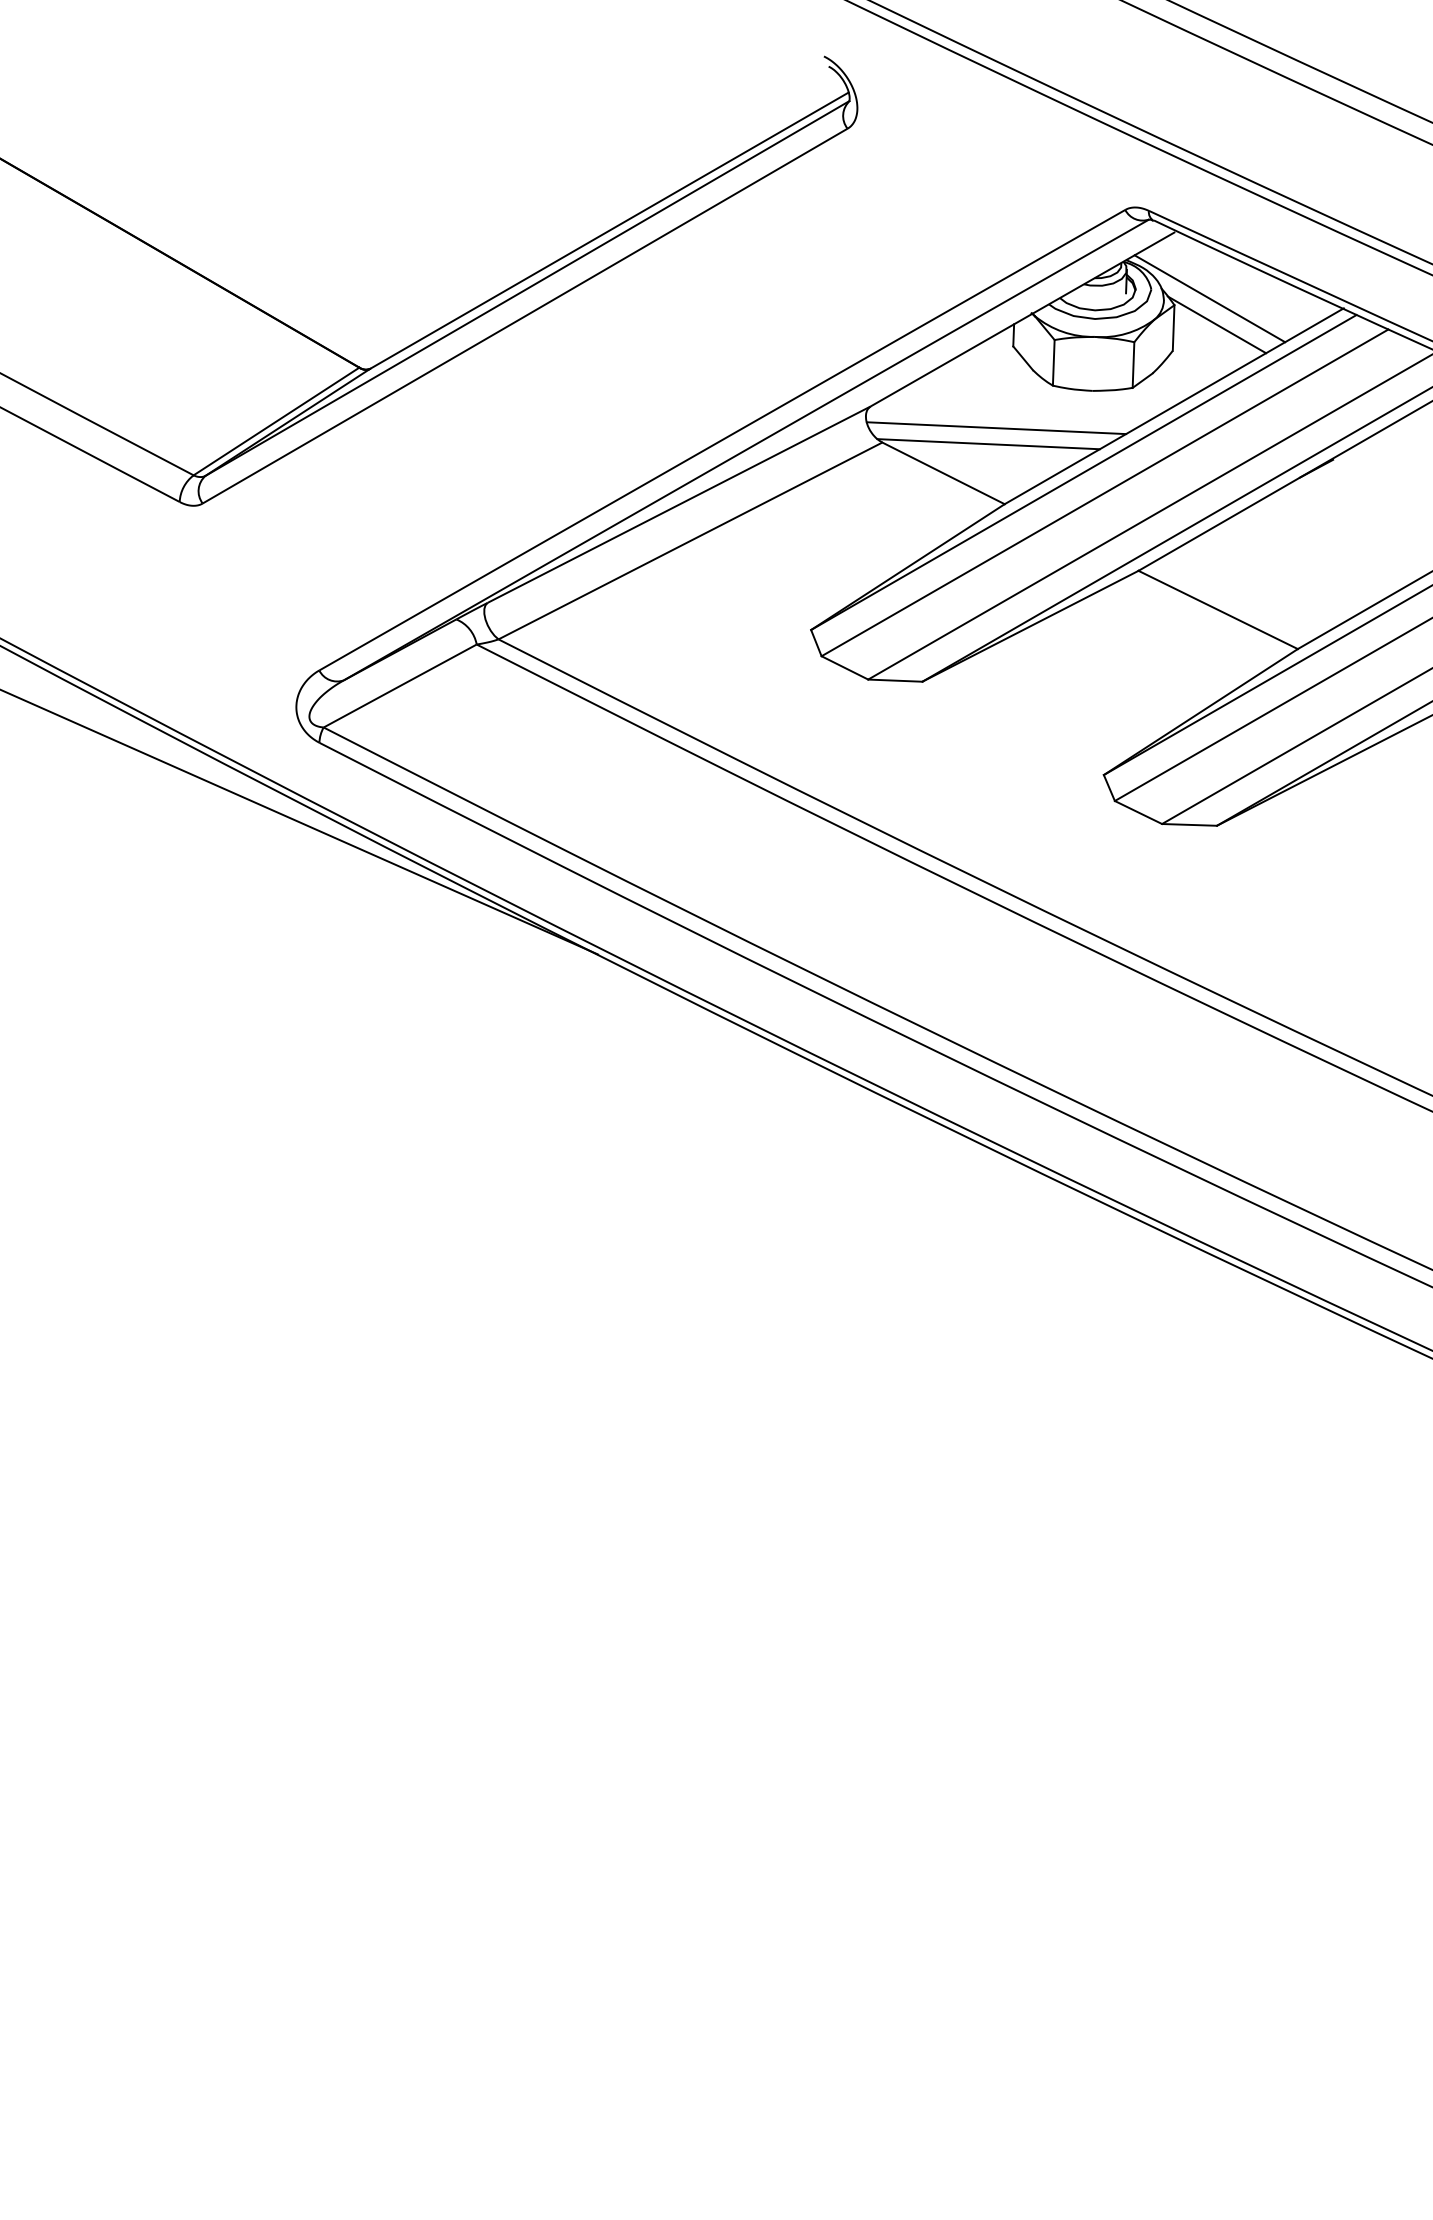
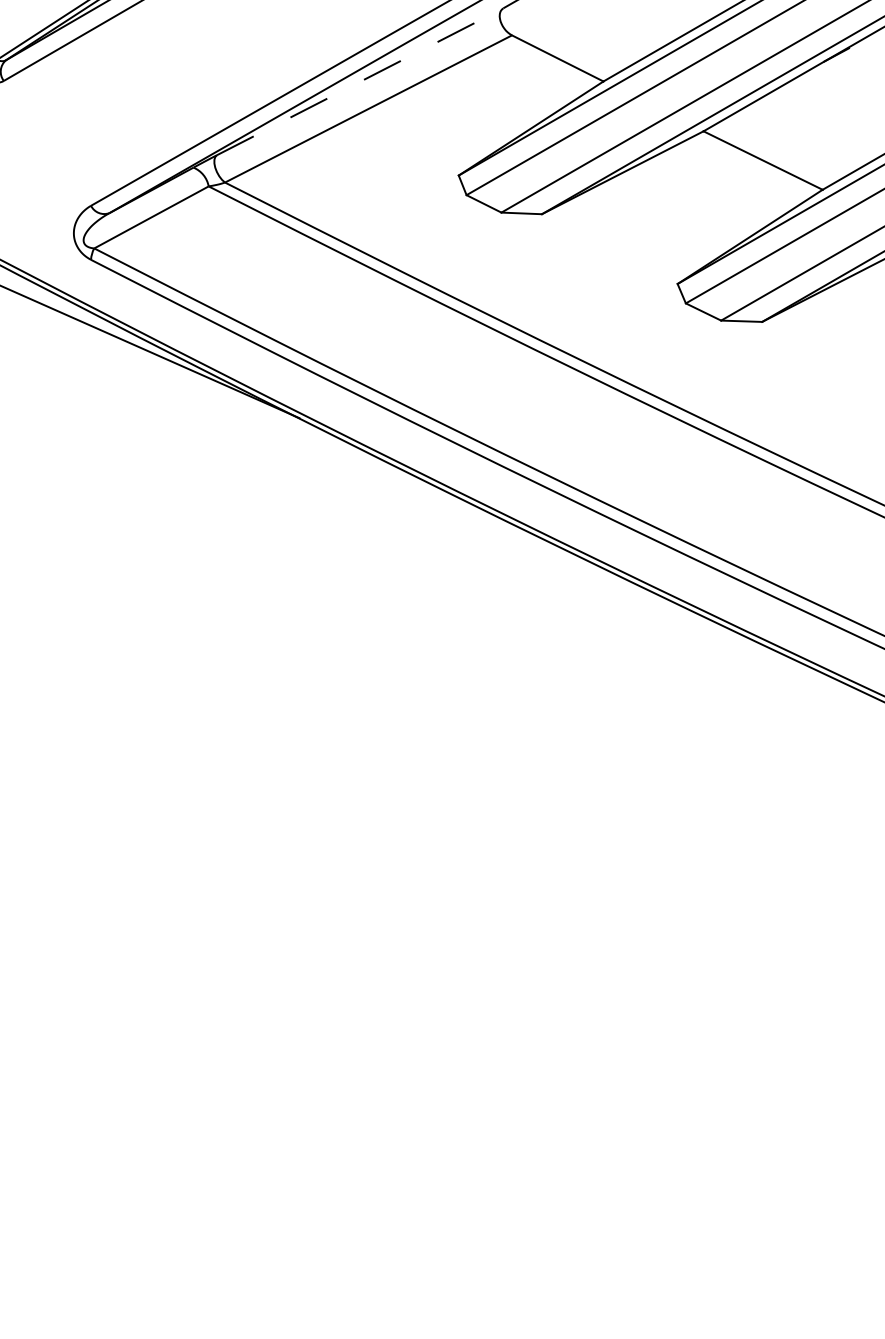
line: (996, 428) -> (597, 24), removed
line: (988, 444) -> (591, 36), removed
line: (679, 504) -> (360, 81), solid -> dashed

